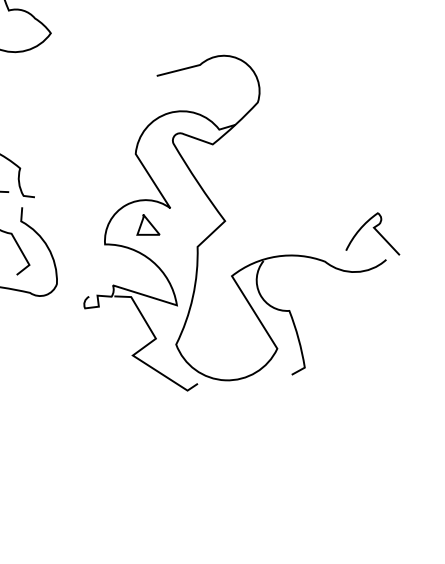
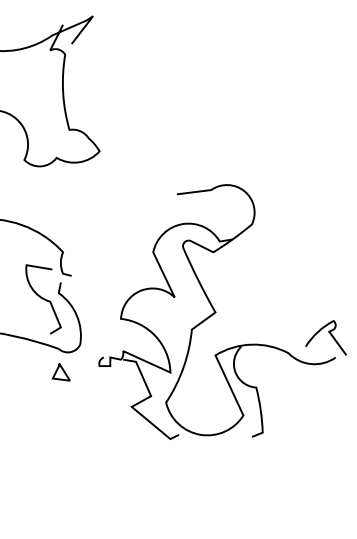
part: (146, 225) -> (60, 372), moved

